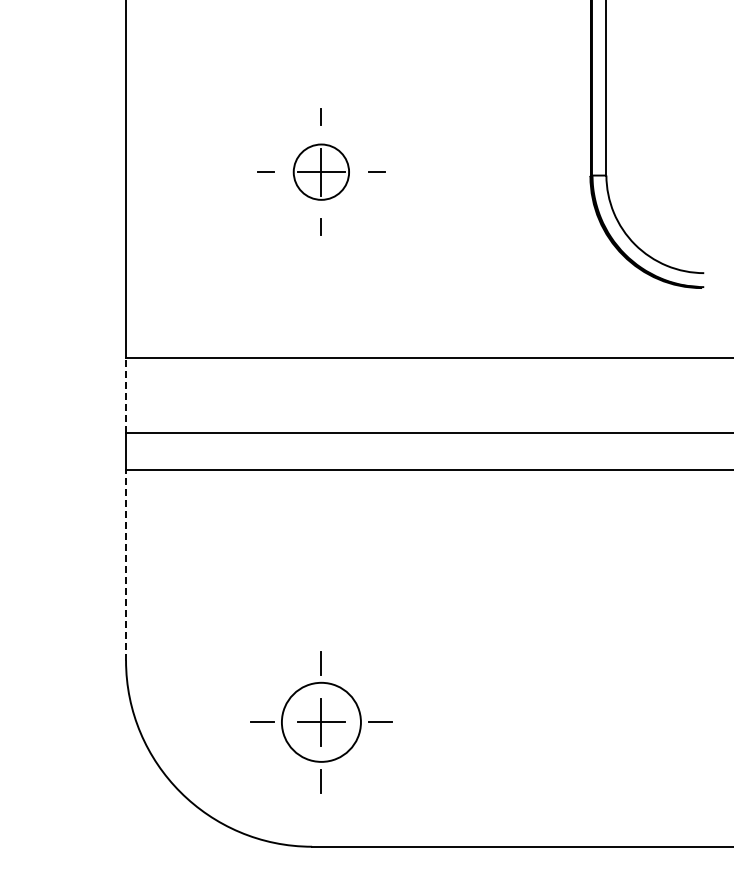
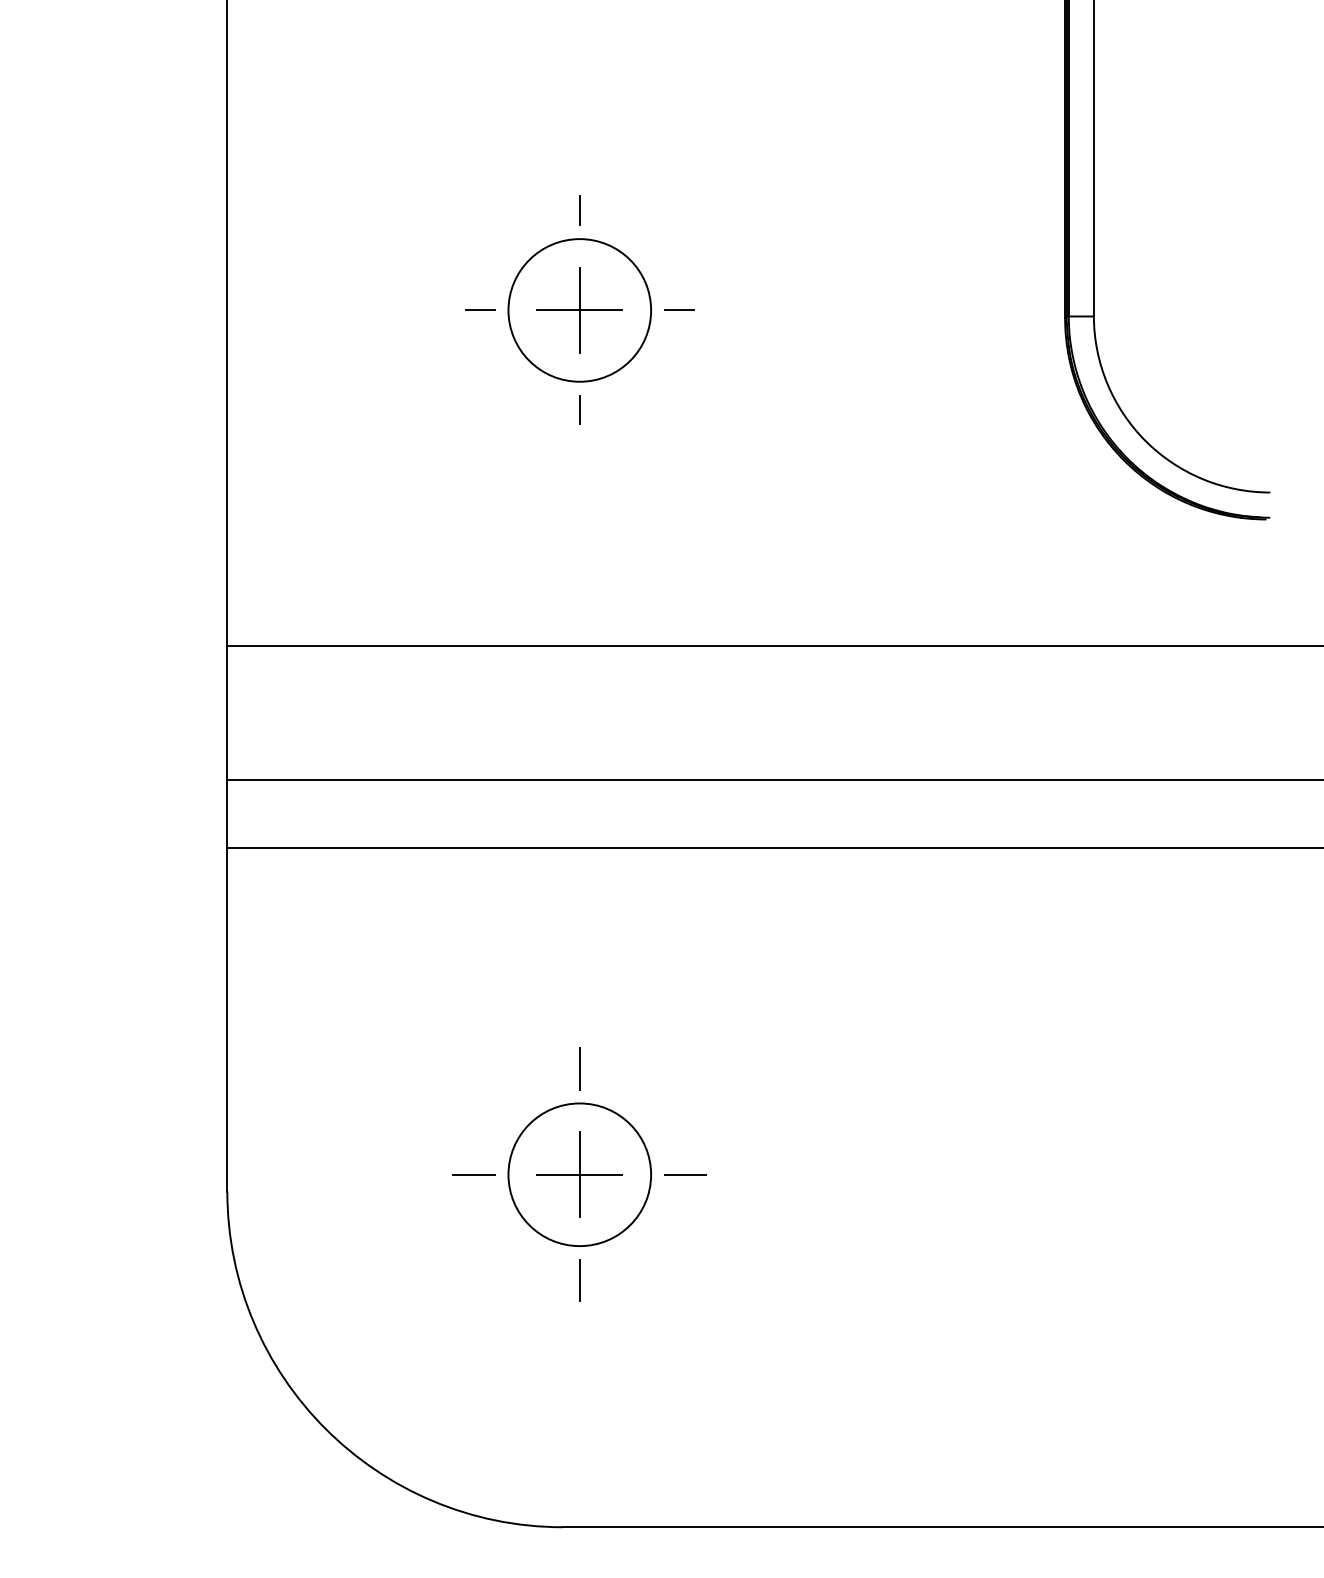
circle: (320, 171) -> (578, 309), size x1.43
line: (126, 395) -> (228, 713), dashed -> solid
line: (126, 564) -> (228, 1018), dashed -> solid
part: (321, 722) -> (579, 1175), moved

